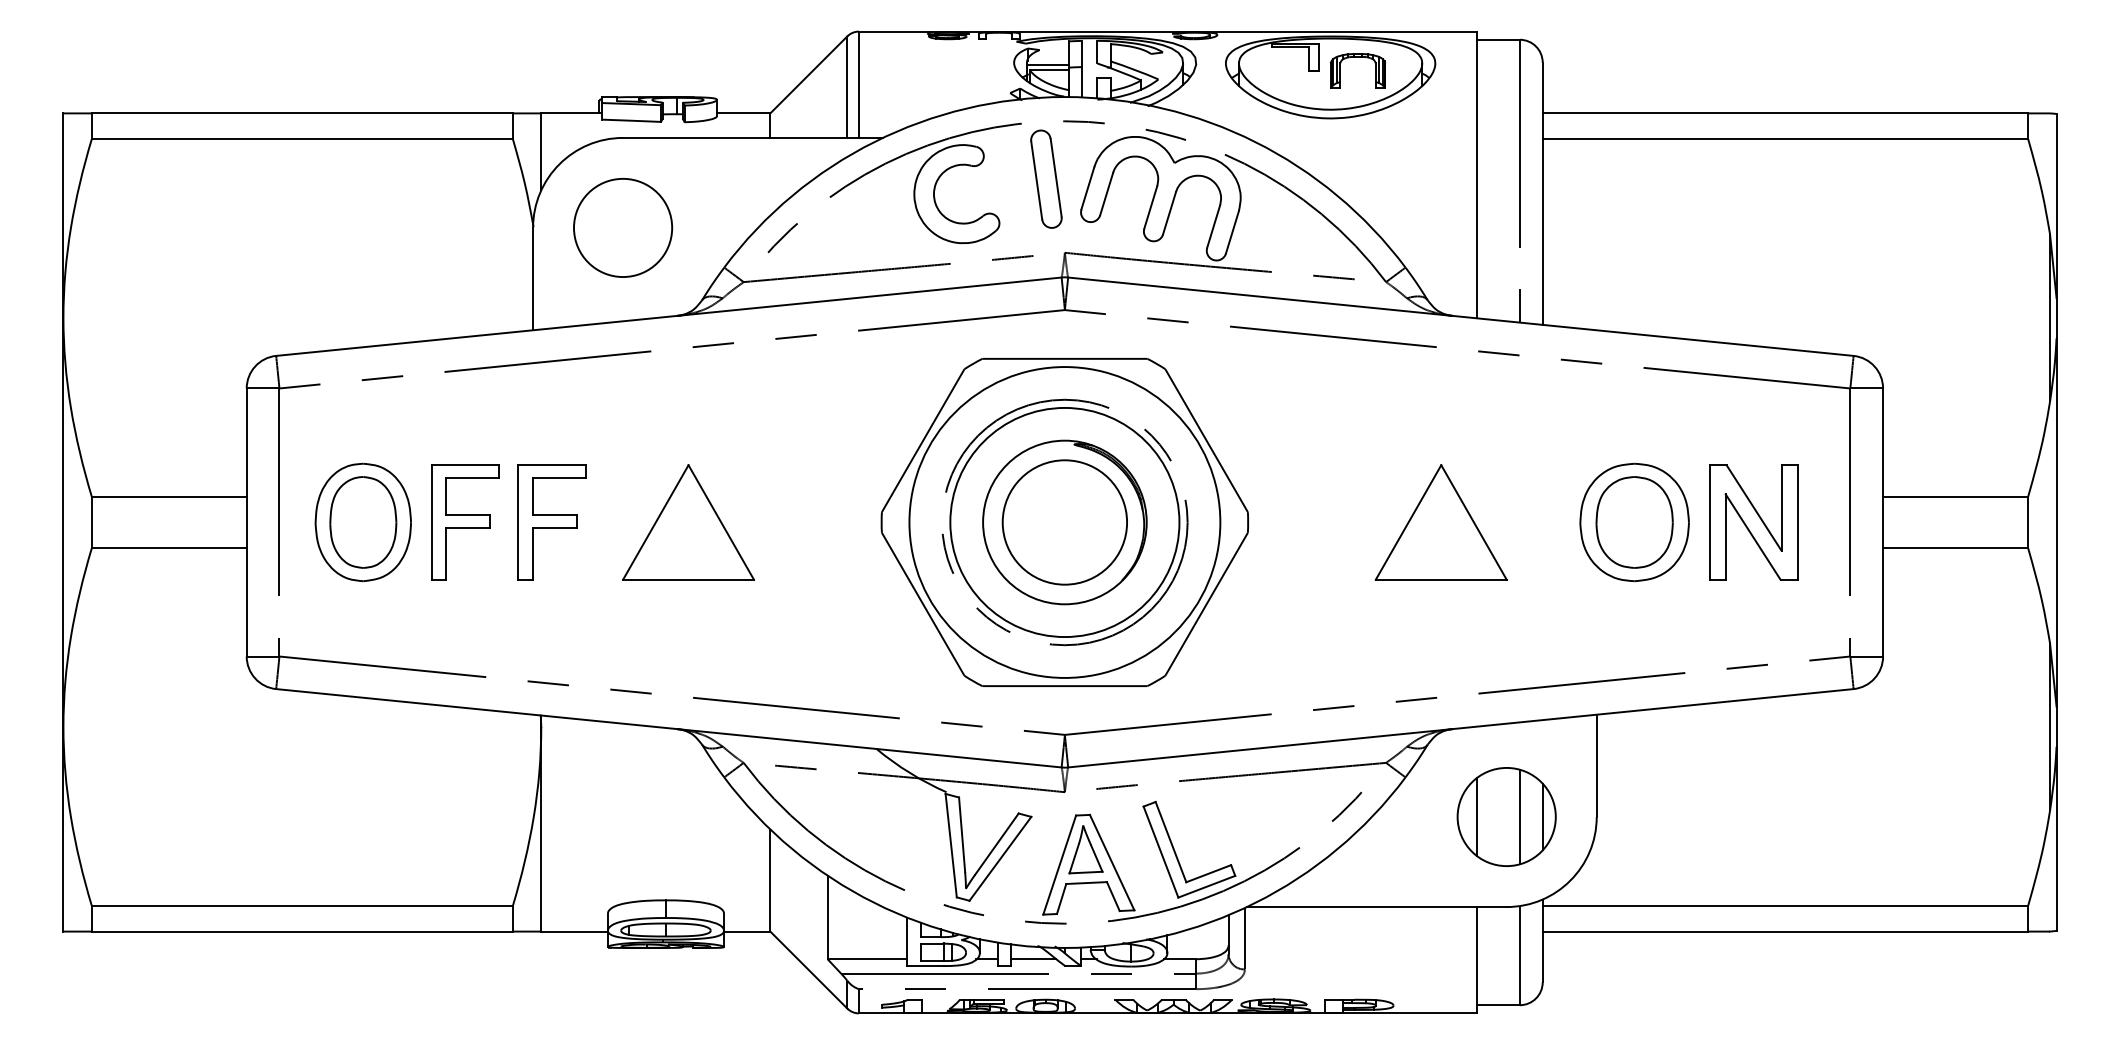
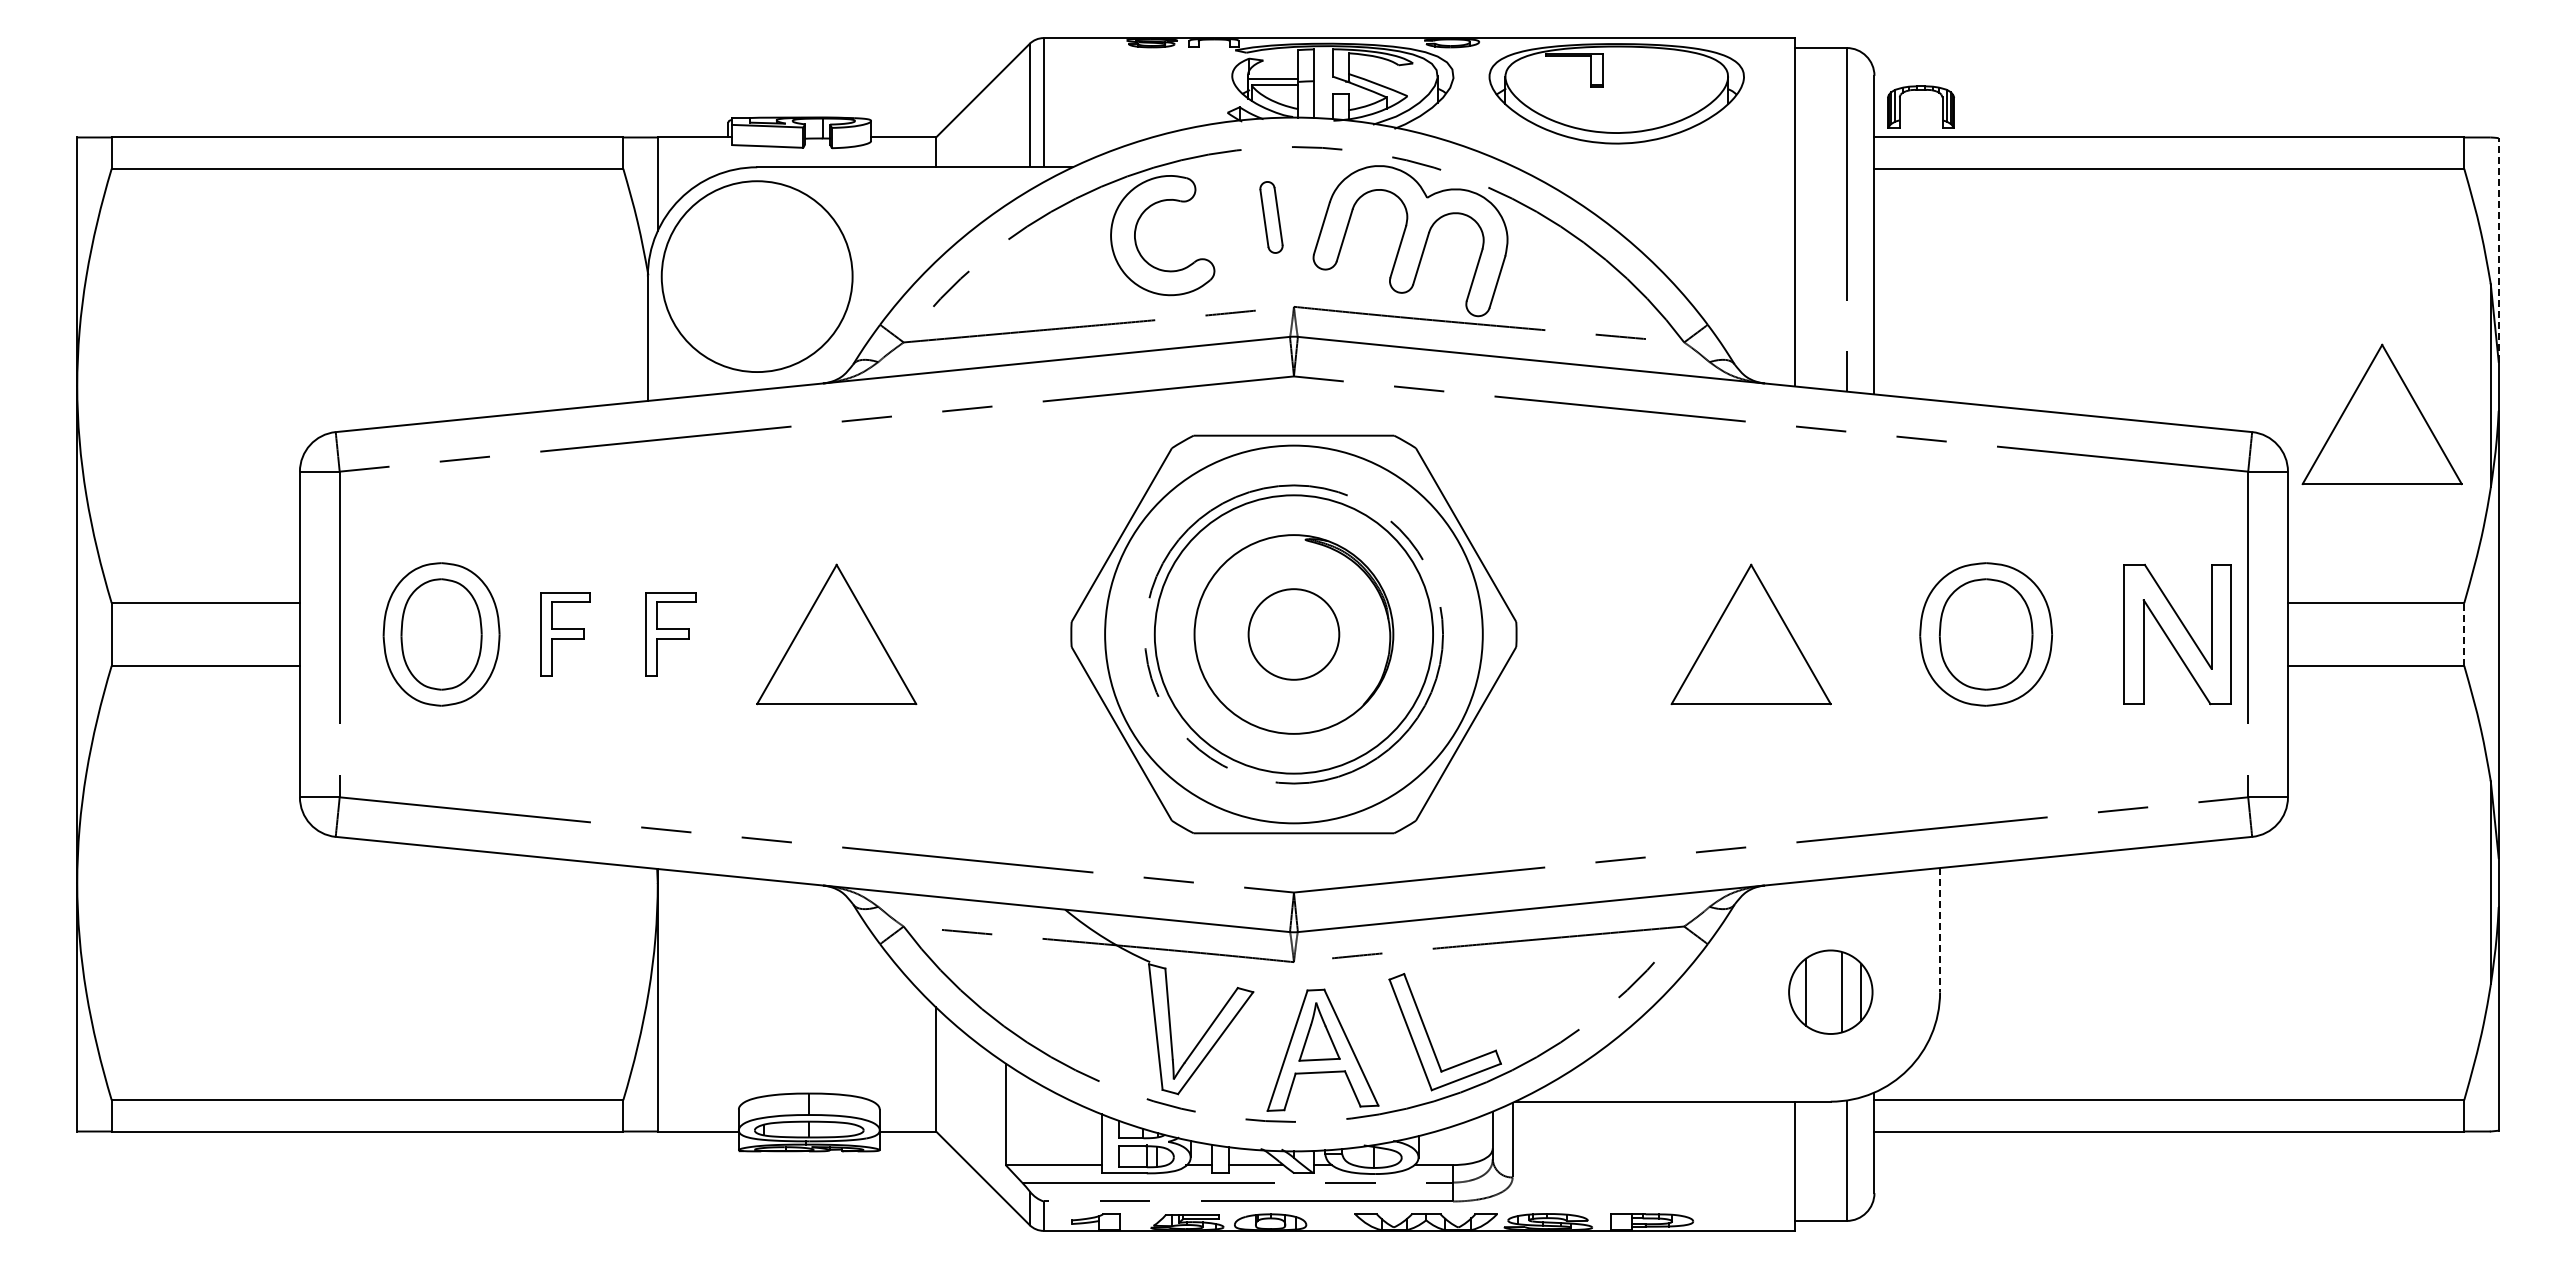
part: (1357, 57) -> (1920, 90), moved
part: (1046, 179) -> (1271, 217), size x0.6
line: (2056, 206) -> (2498, 250), solid -> dashed
circle: (622, 227) -> (756, 276), size x1.6
part: (1960, 341) -> (2381, 414), added
part: (465, 522) -> (565, 634), size x0.6
part: (551, 522) -> (670, 634), size x0.6
circle: (1064, 522) -> (1293, 634), size x0.6
part: (1753, 522) -> (2177, 634), moved
line: (2028, 522) -> (2464, 634), solid -> dashed
line: (1597, 766) -> (1940, 930), solid -> dashed
part: (1506, 816) -> (1830, 991), size x0.7

